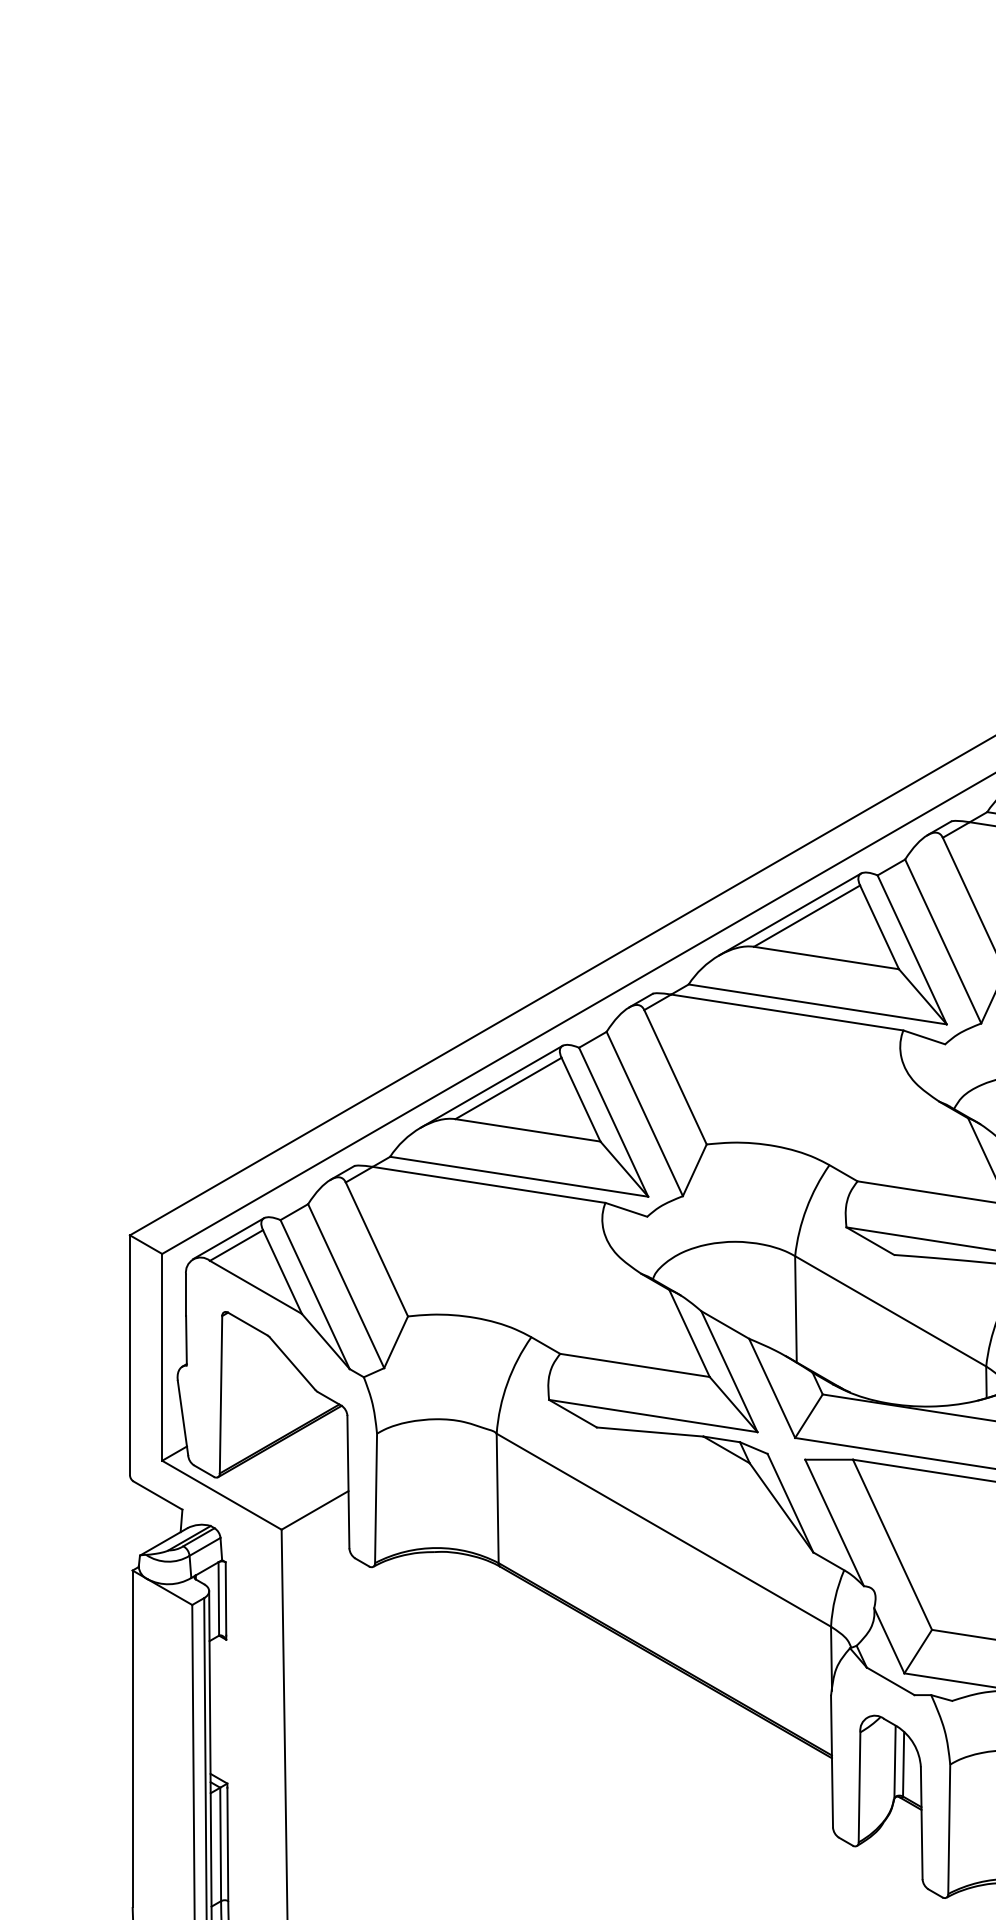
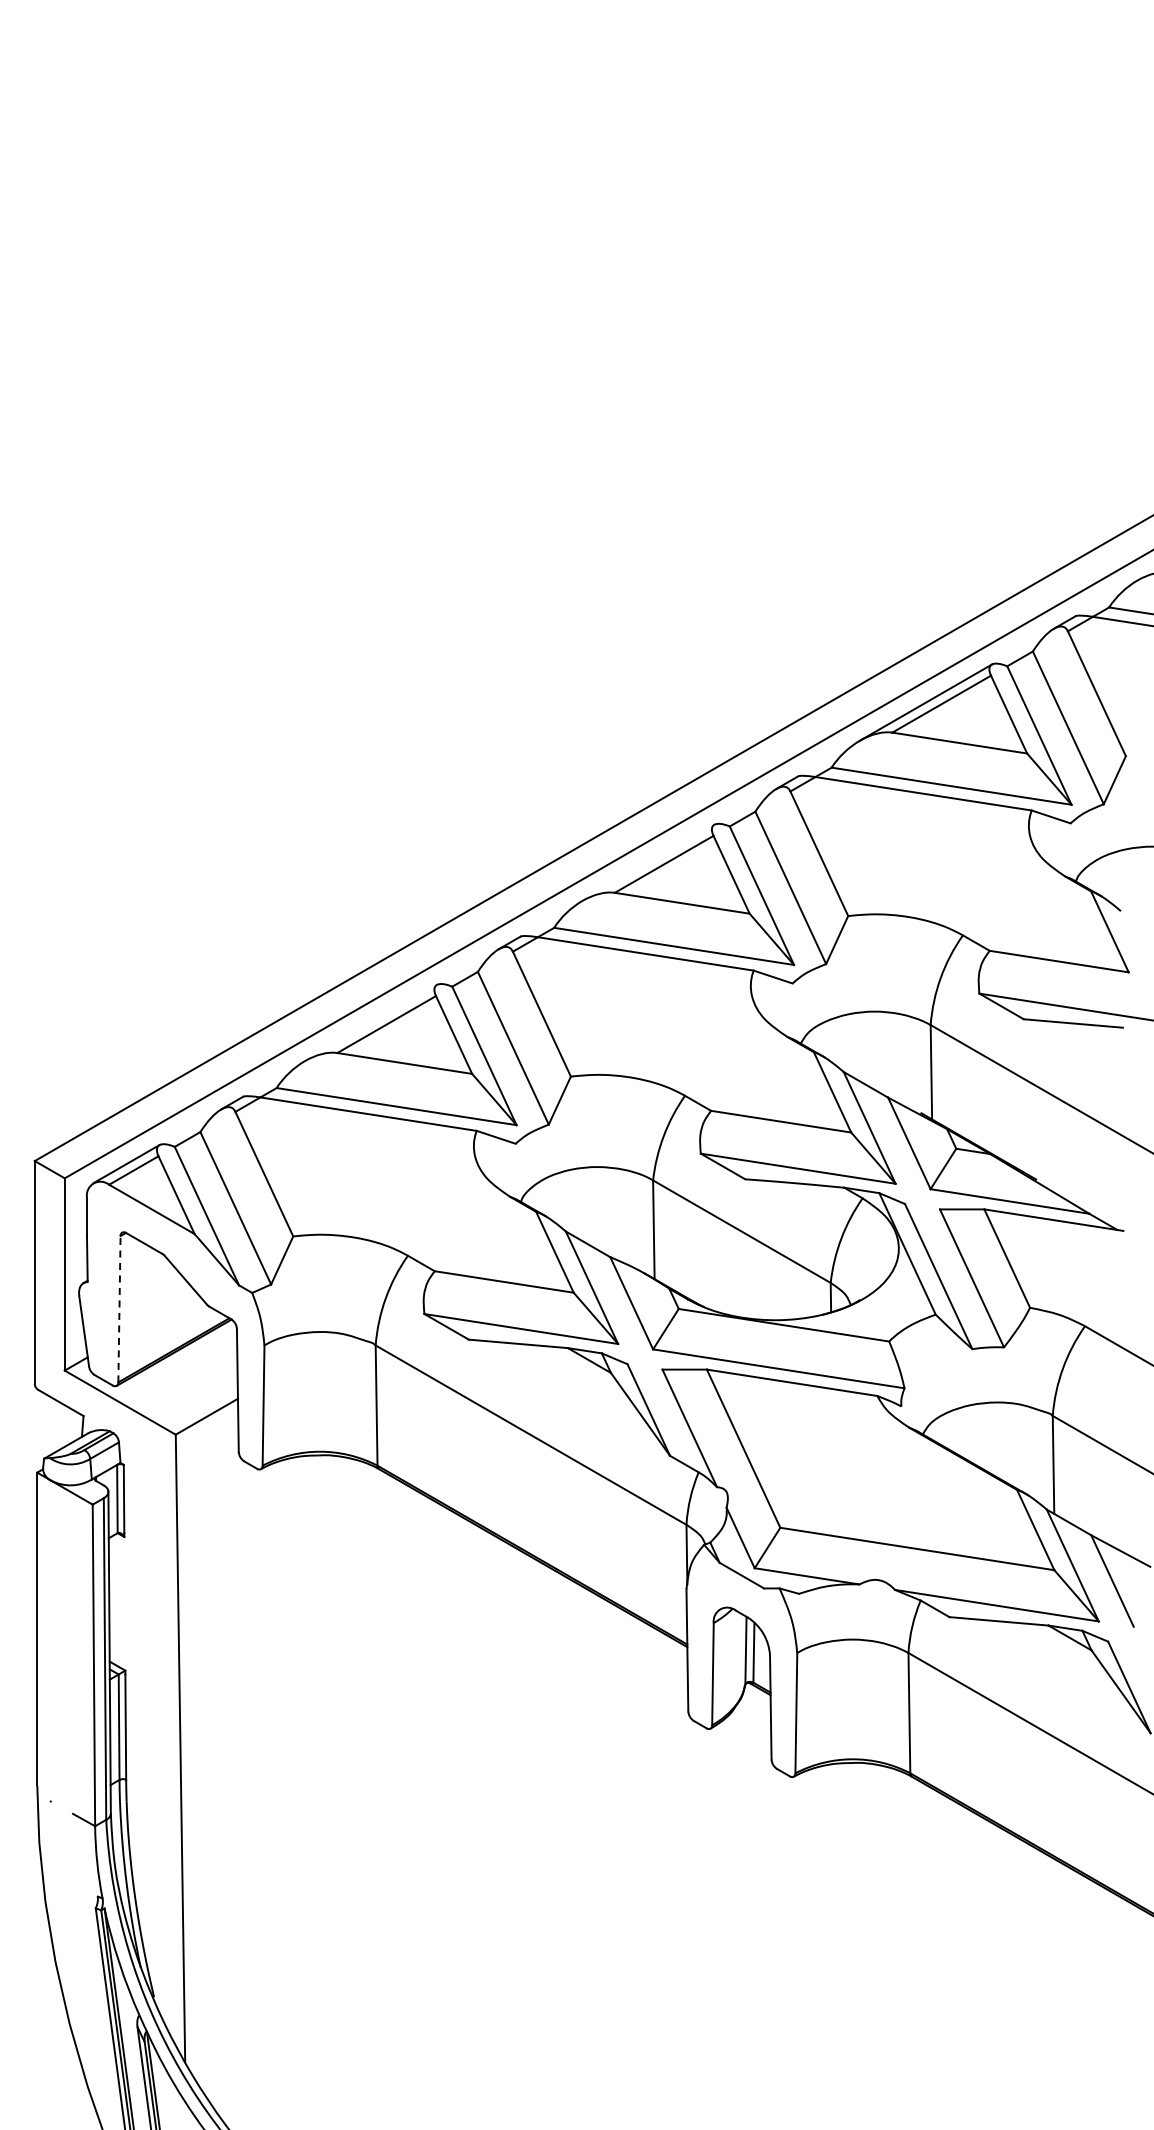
line: (790, 914) -> (648, 862), removed
line: (491, 1086) -> (370, 1022), removed
line: (221, 1393) -> (119, 1308), solid -> dashed

